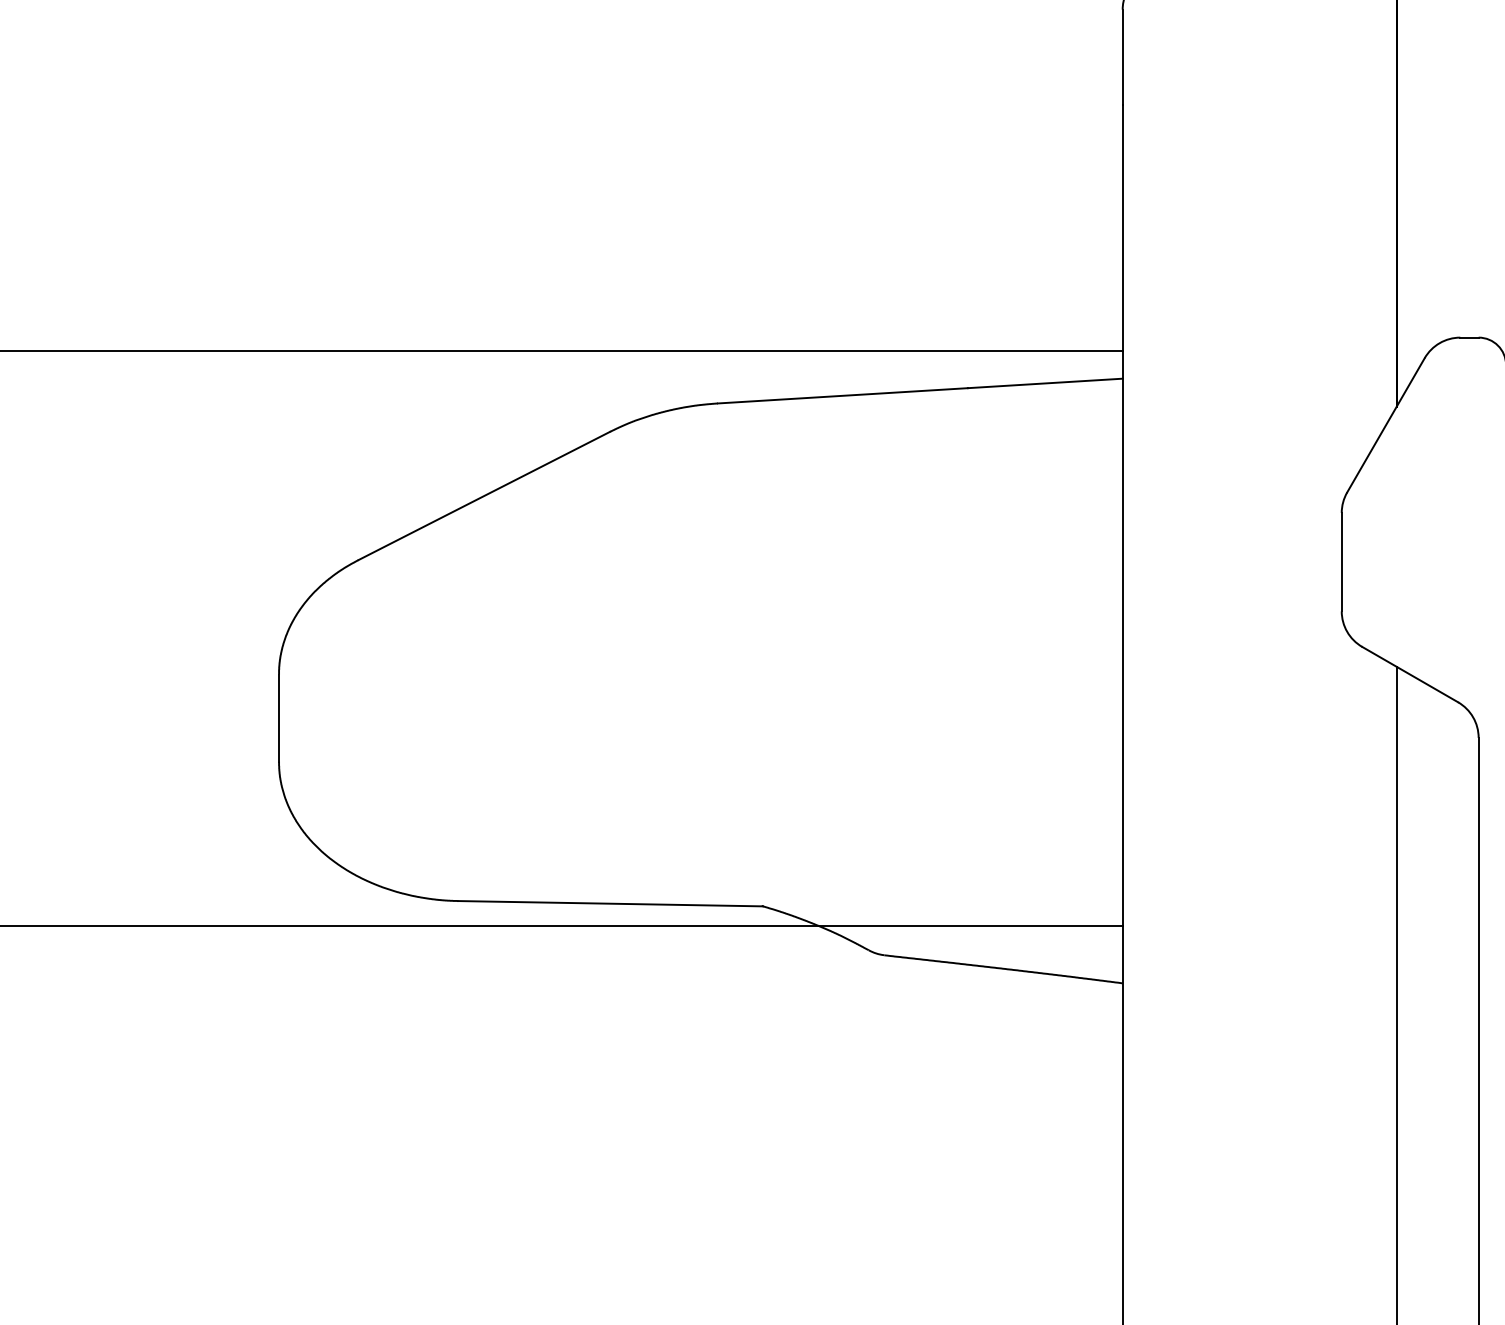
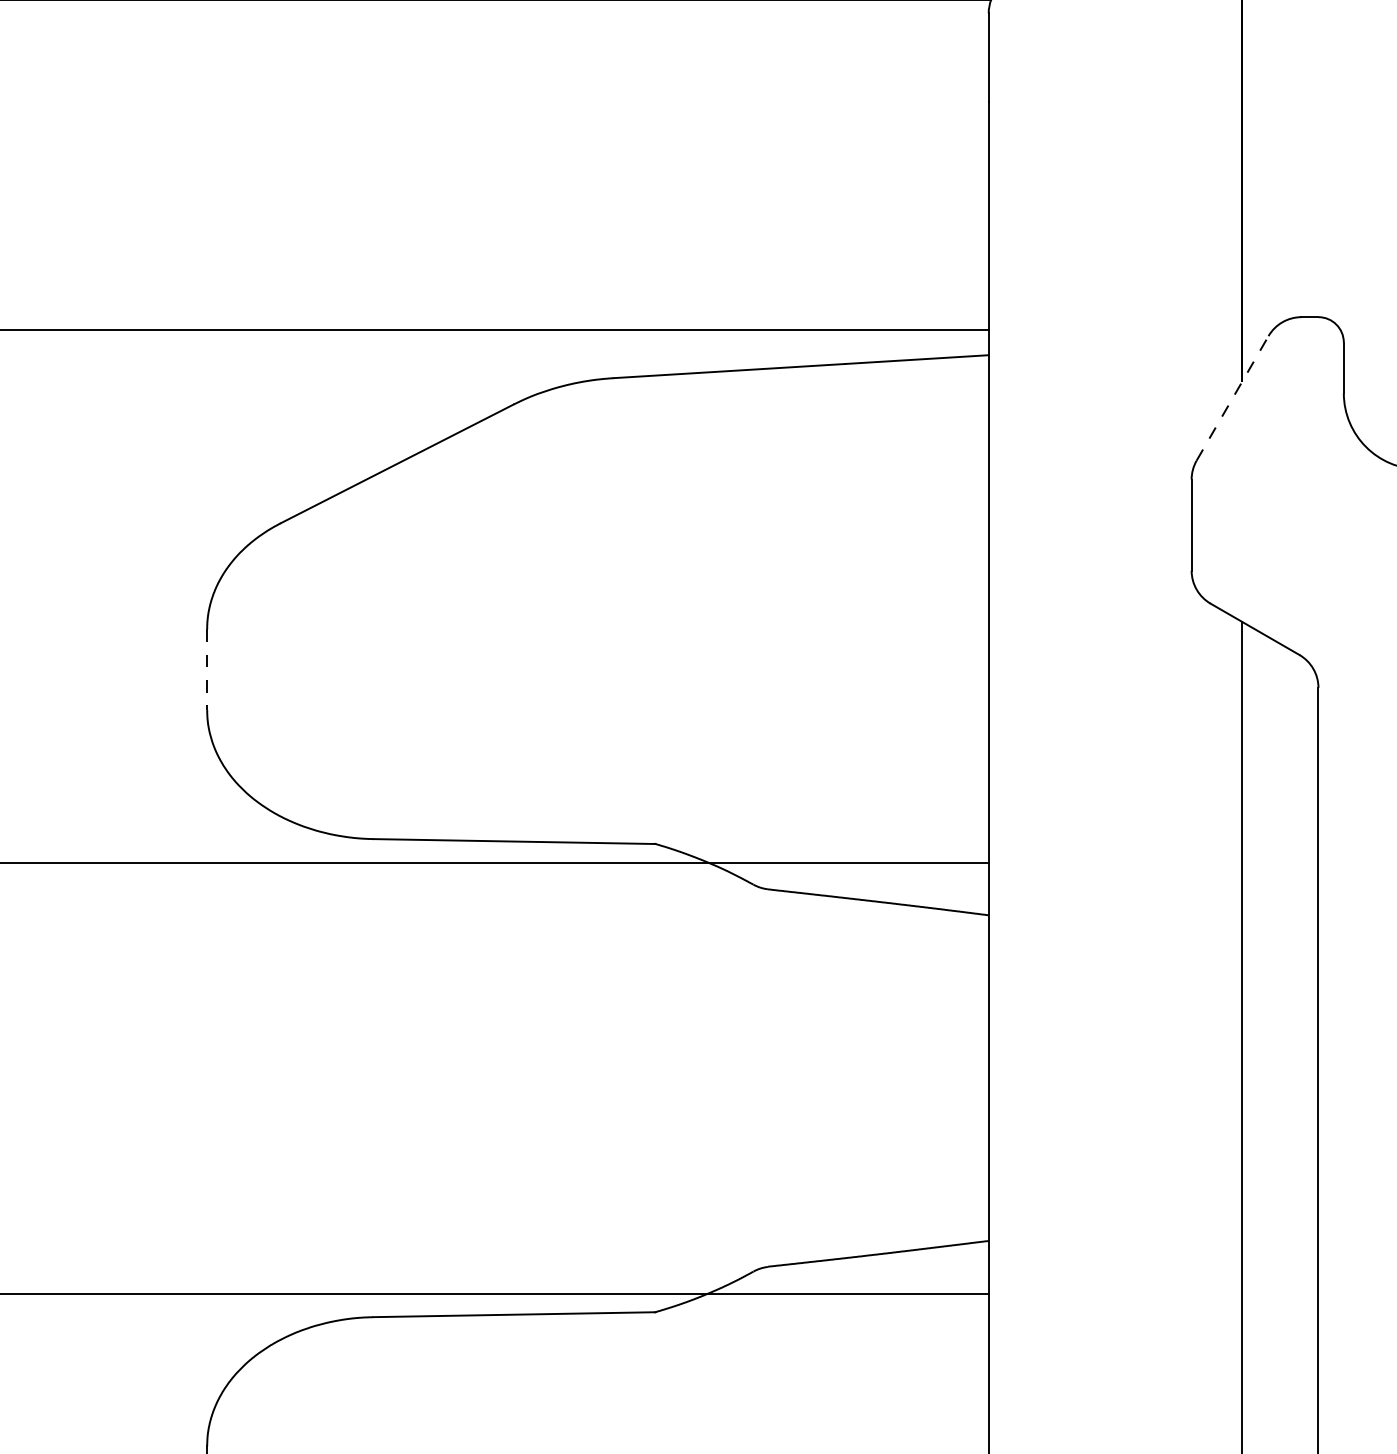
line: (1385, 425) -> (1232, 398), solid -> dashed
line: (279, 719) -> (207, 670), solid -> dashed

